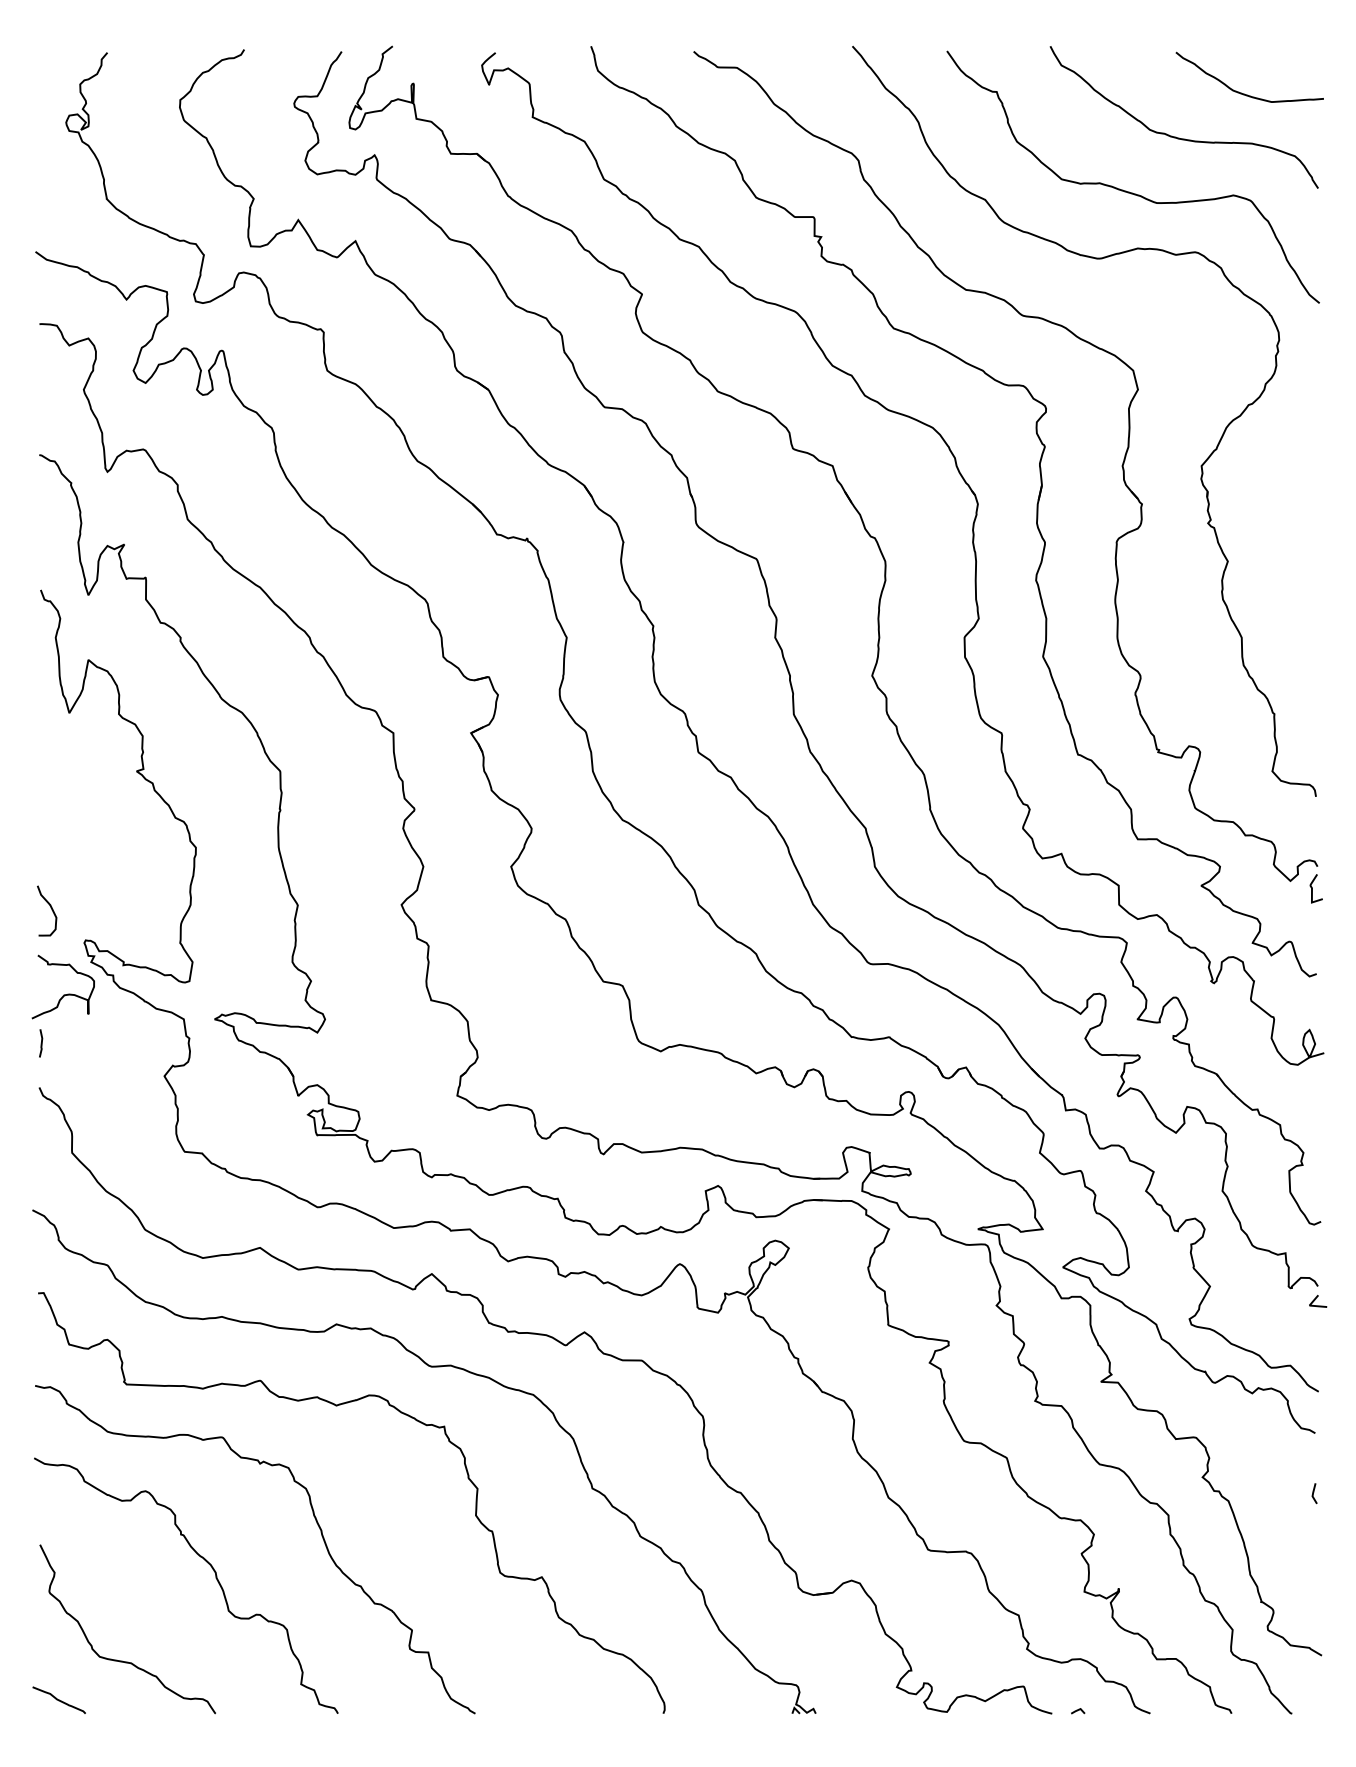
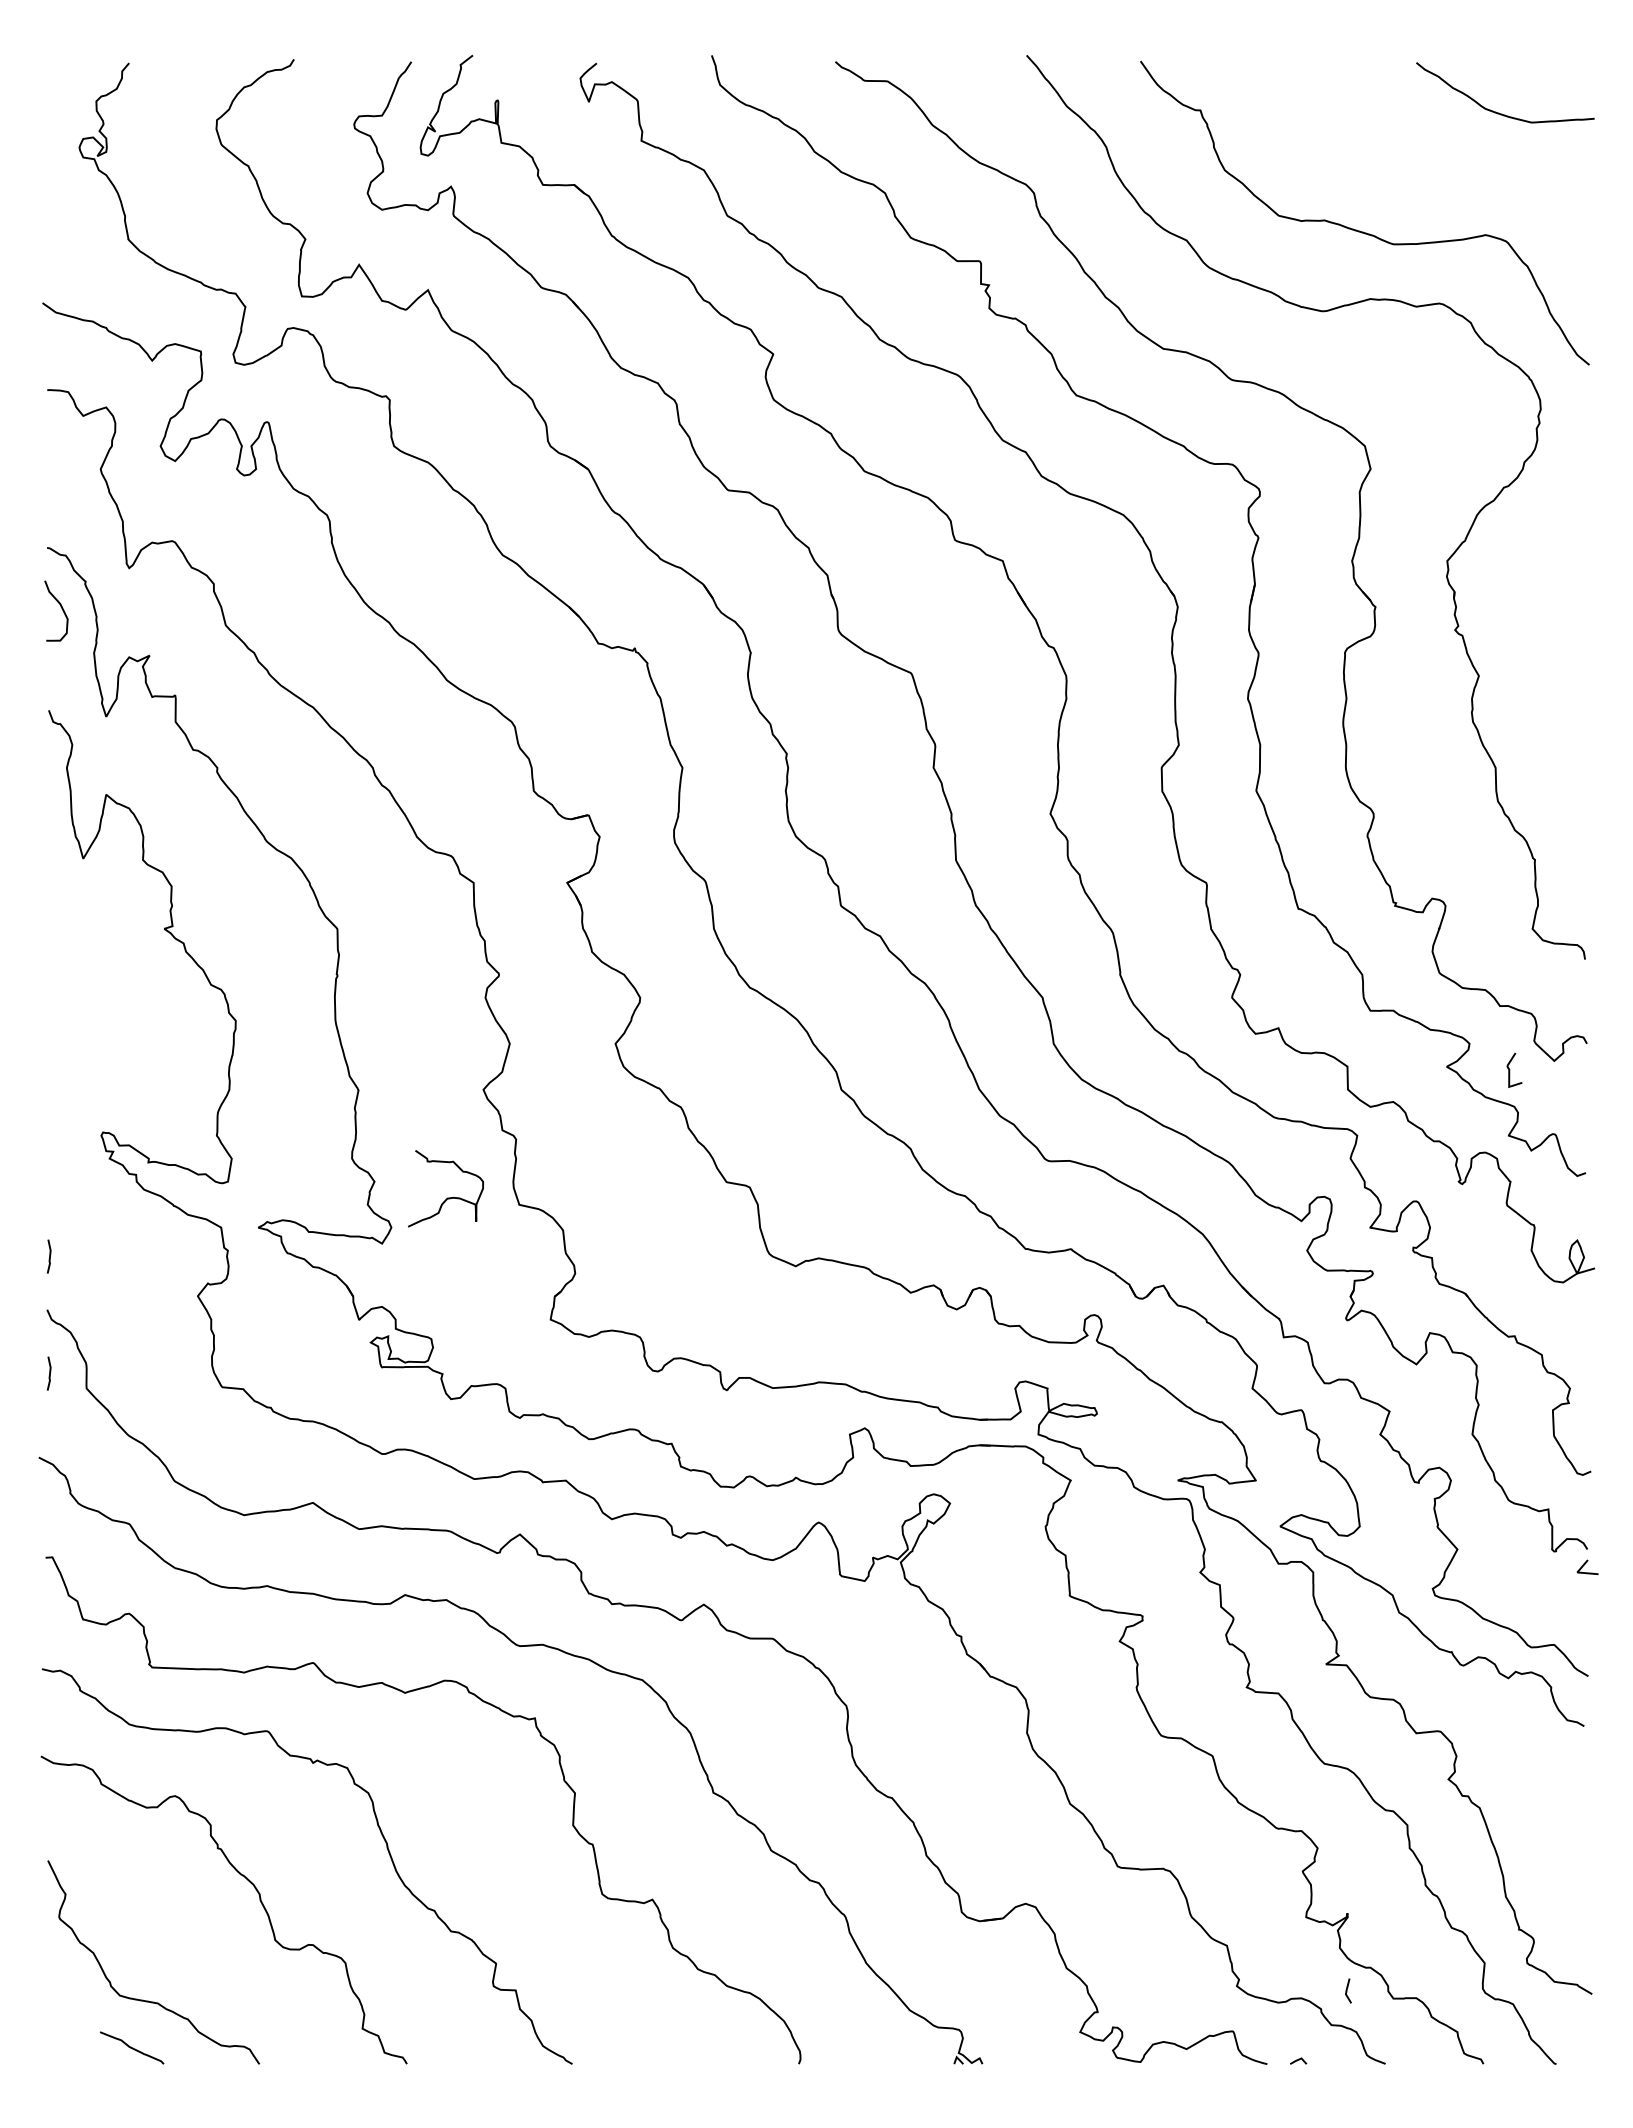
curve: (1179, 137) -> (1420, 165), removed
curve: (1313, 888) -> (1510, 1069), moved
curve: (51, 908) -> (61, 608), moved
curve: (64, 994) -> (447, 1197), moved
line: (41, 1140) -> (49, 1373), added
line: (1313, 1493) -> (1347, 1990), moved
curve: (59, 1699) -> (132, 2047), moved

